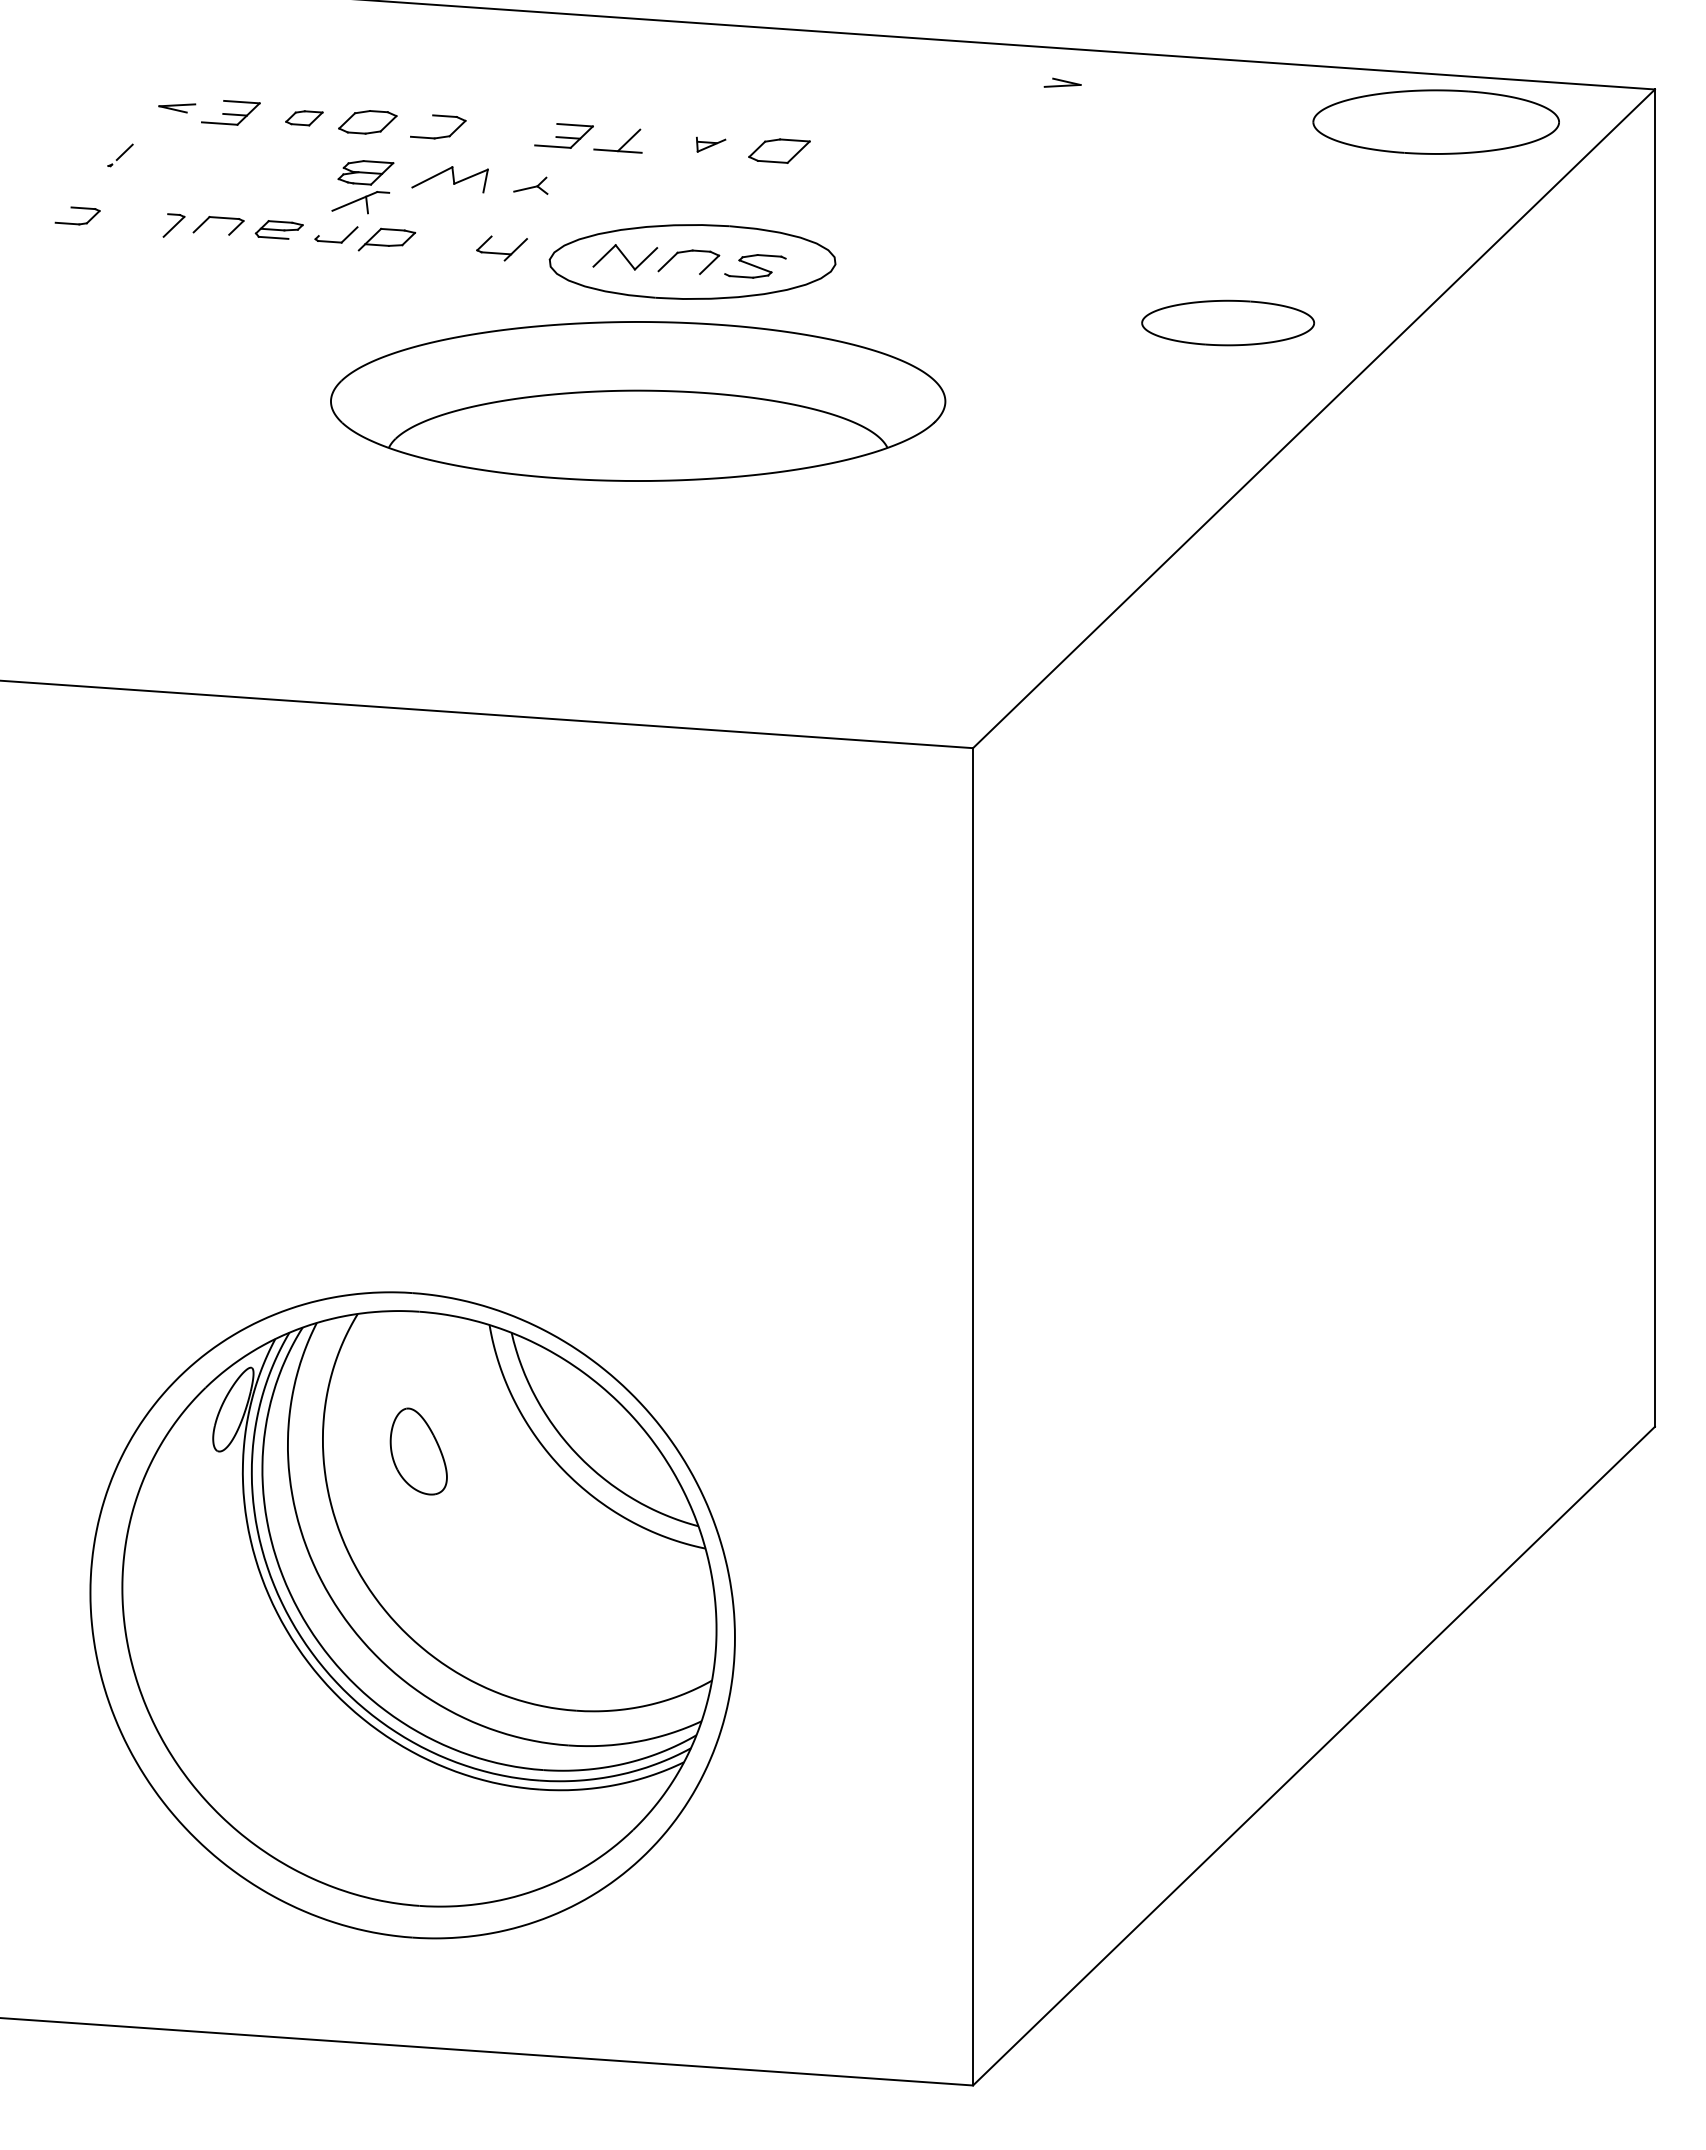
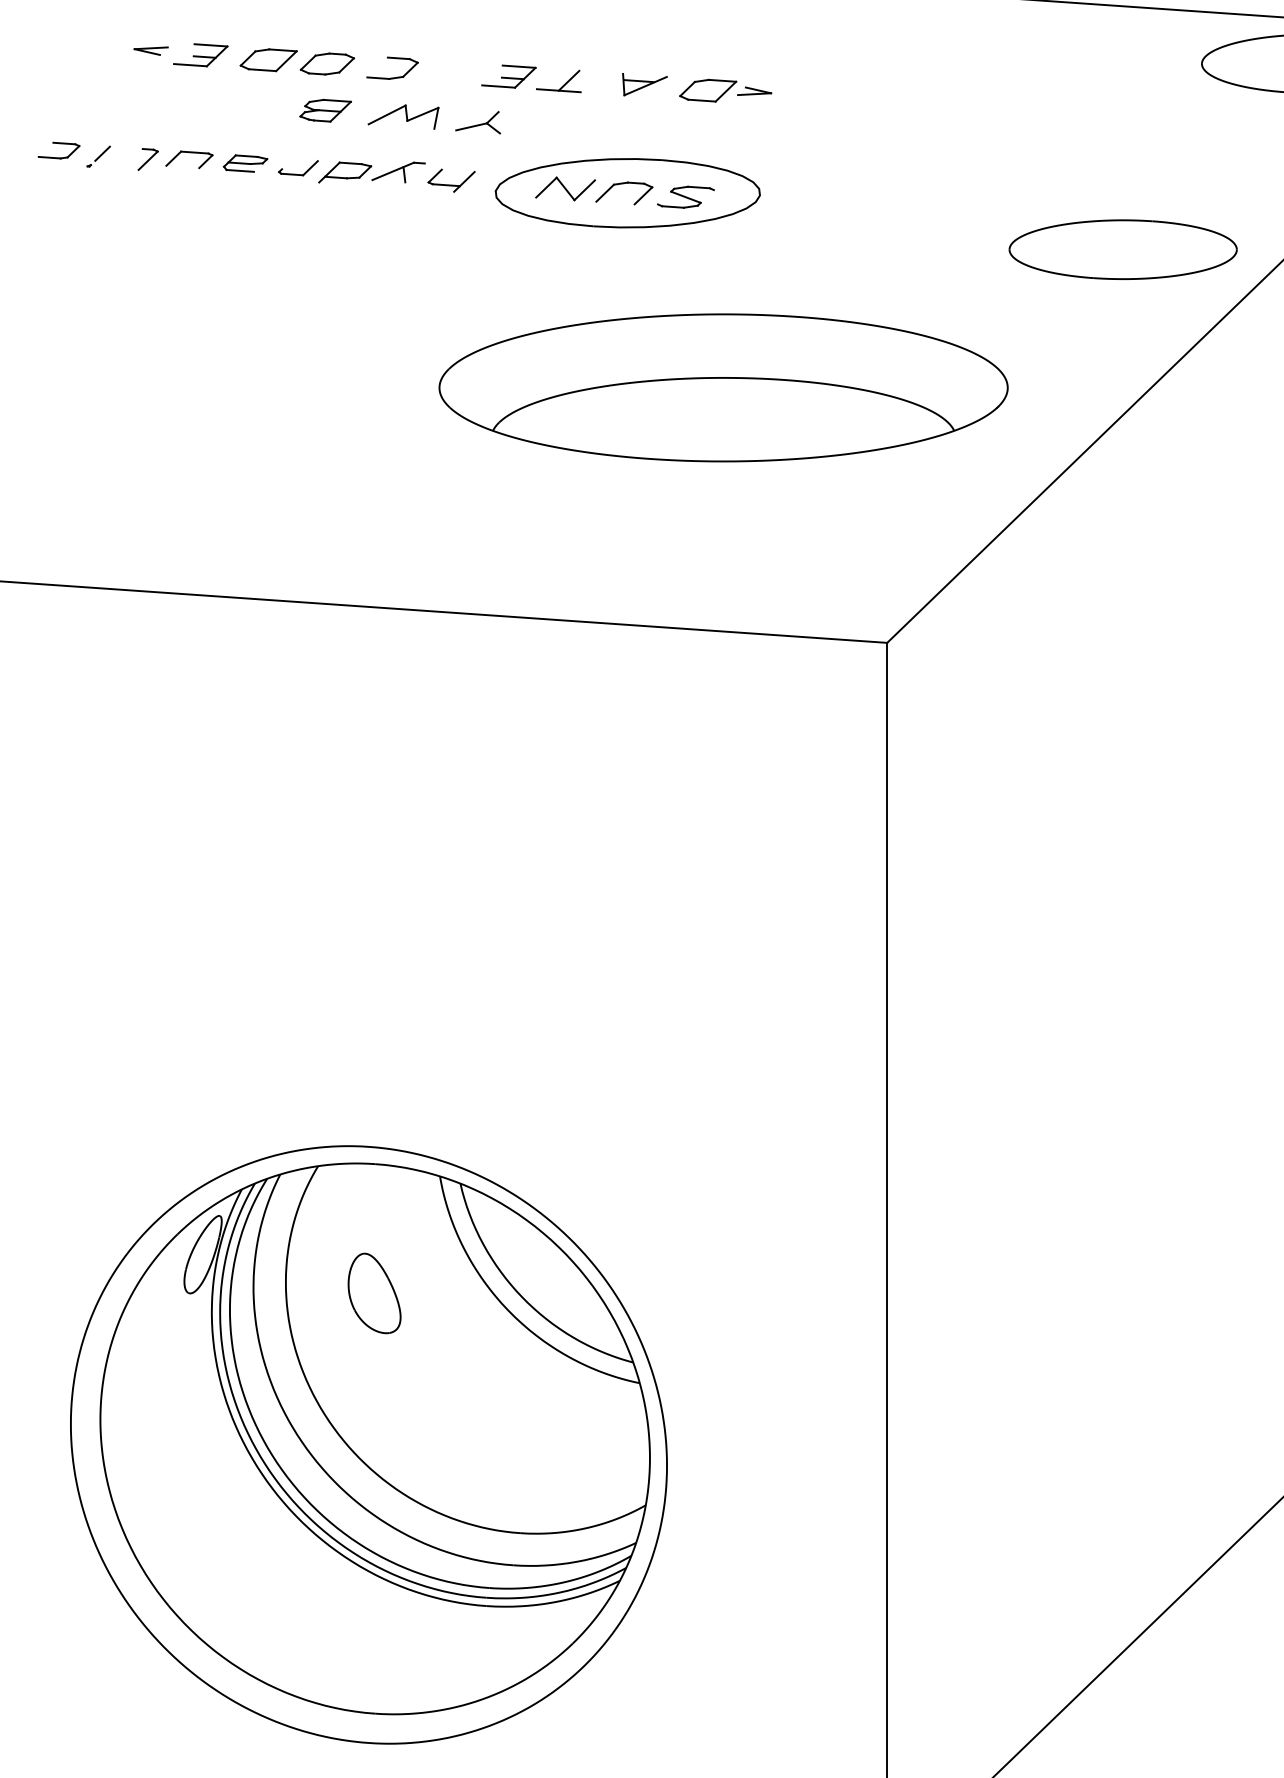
part: (1062, 82) -> (754, 91), moved
part: (304, 118) -> (268, 60), size x1.67
part: (710, 144) -> (644, 84), size x1.67
part: (120, 155) -> (98, 156), moved
part: (530, 185) -> (477, 122), size x1.43
part: (360, 202) -> (398, 172), moved
part: (1227, 322) -> (1122, 249), size x1.43
part: (638, 401) -> (723, 387), moved

